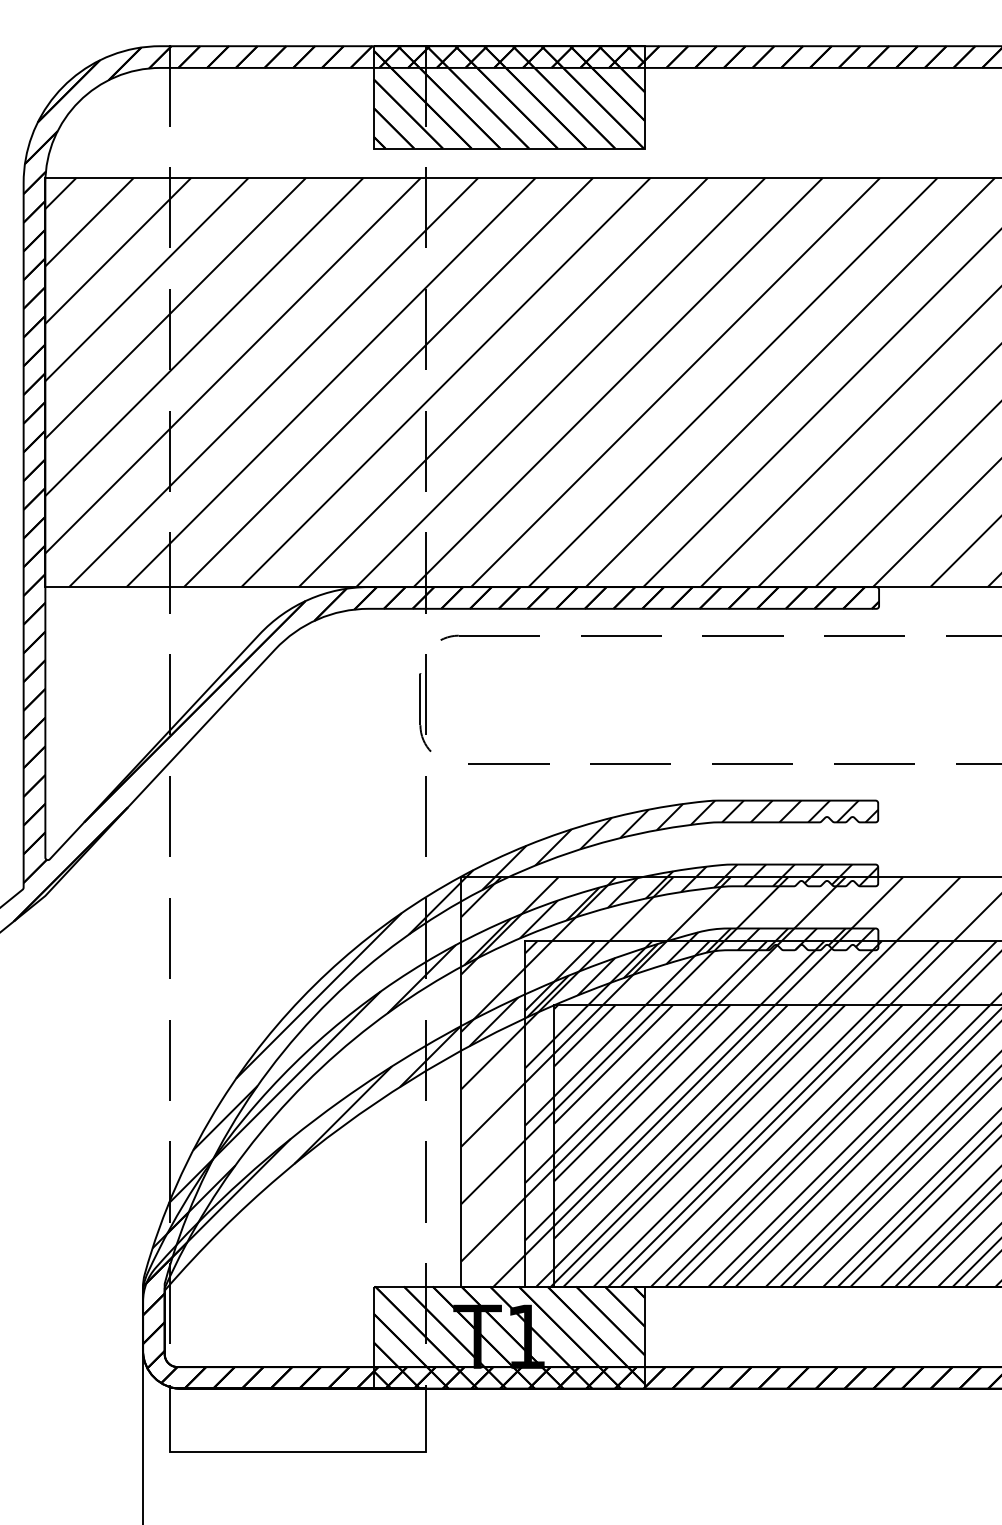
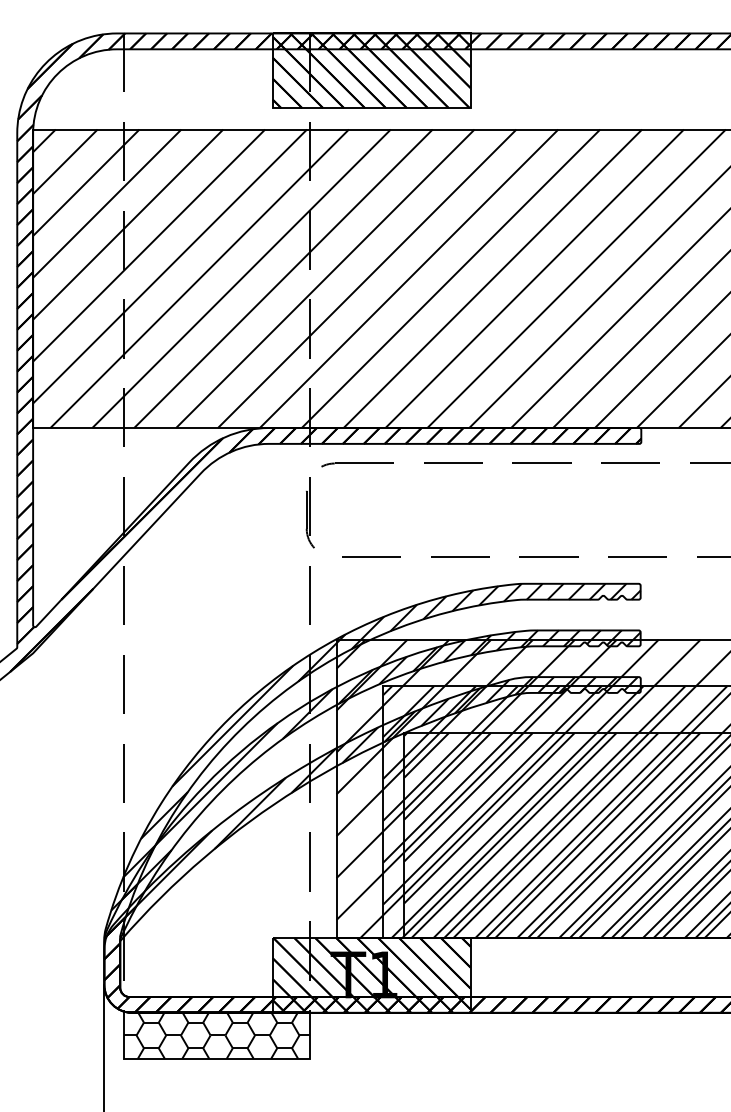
hatch: (297, 1419) -> (217, 1035), added

